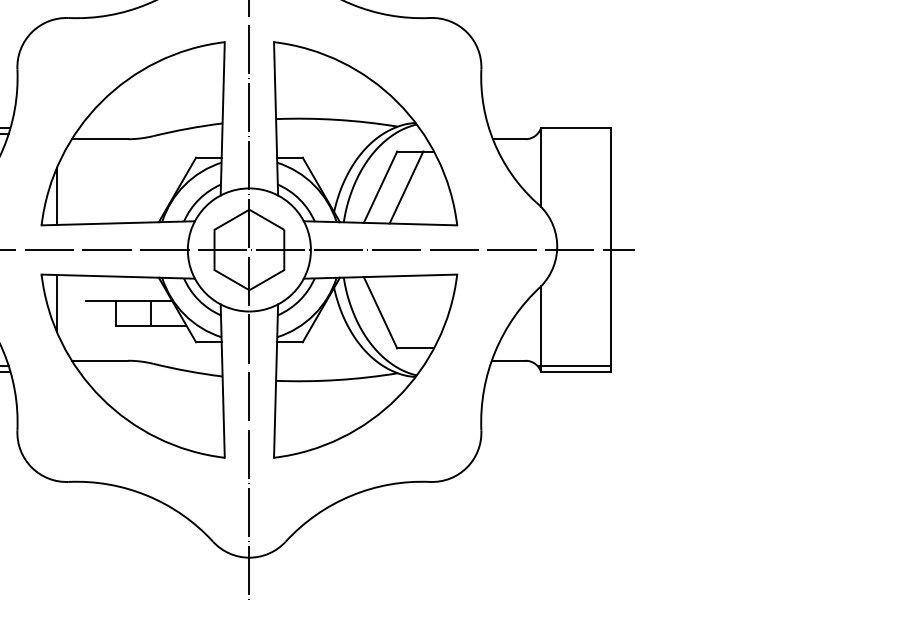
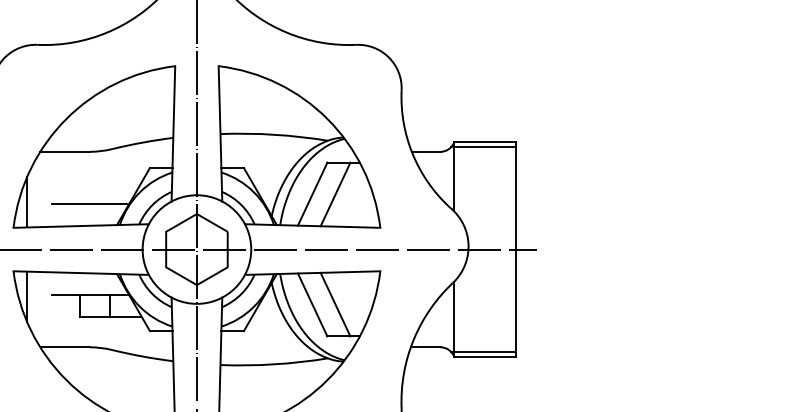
line: (573, 133) -> (482, 146), added
line: (128, 198) -> (90, 204), added
line: (406, 312) -> (335, 304), added

